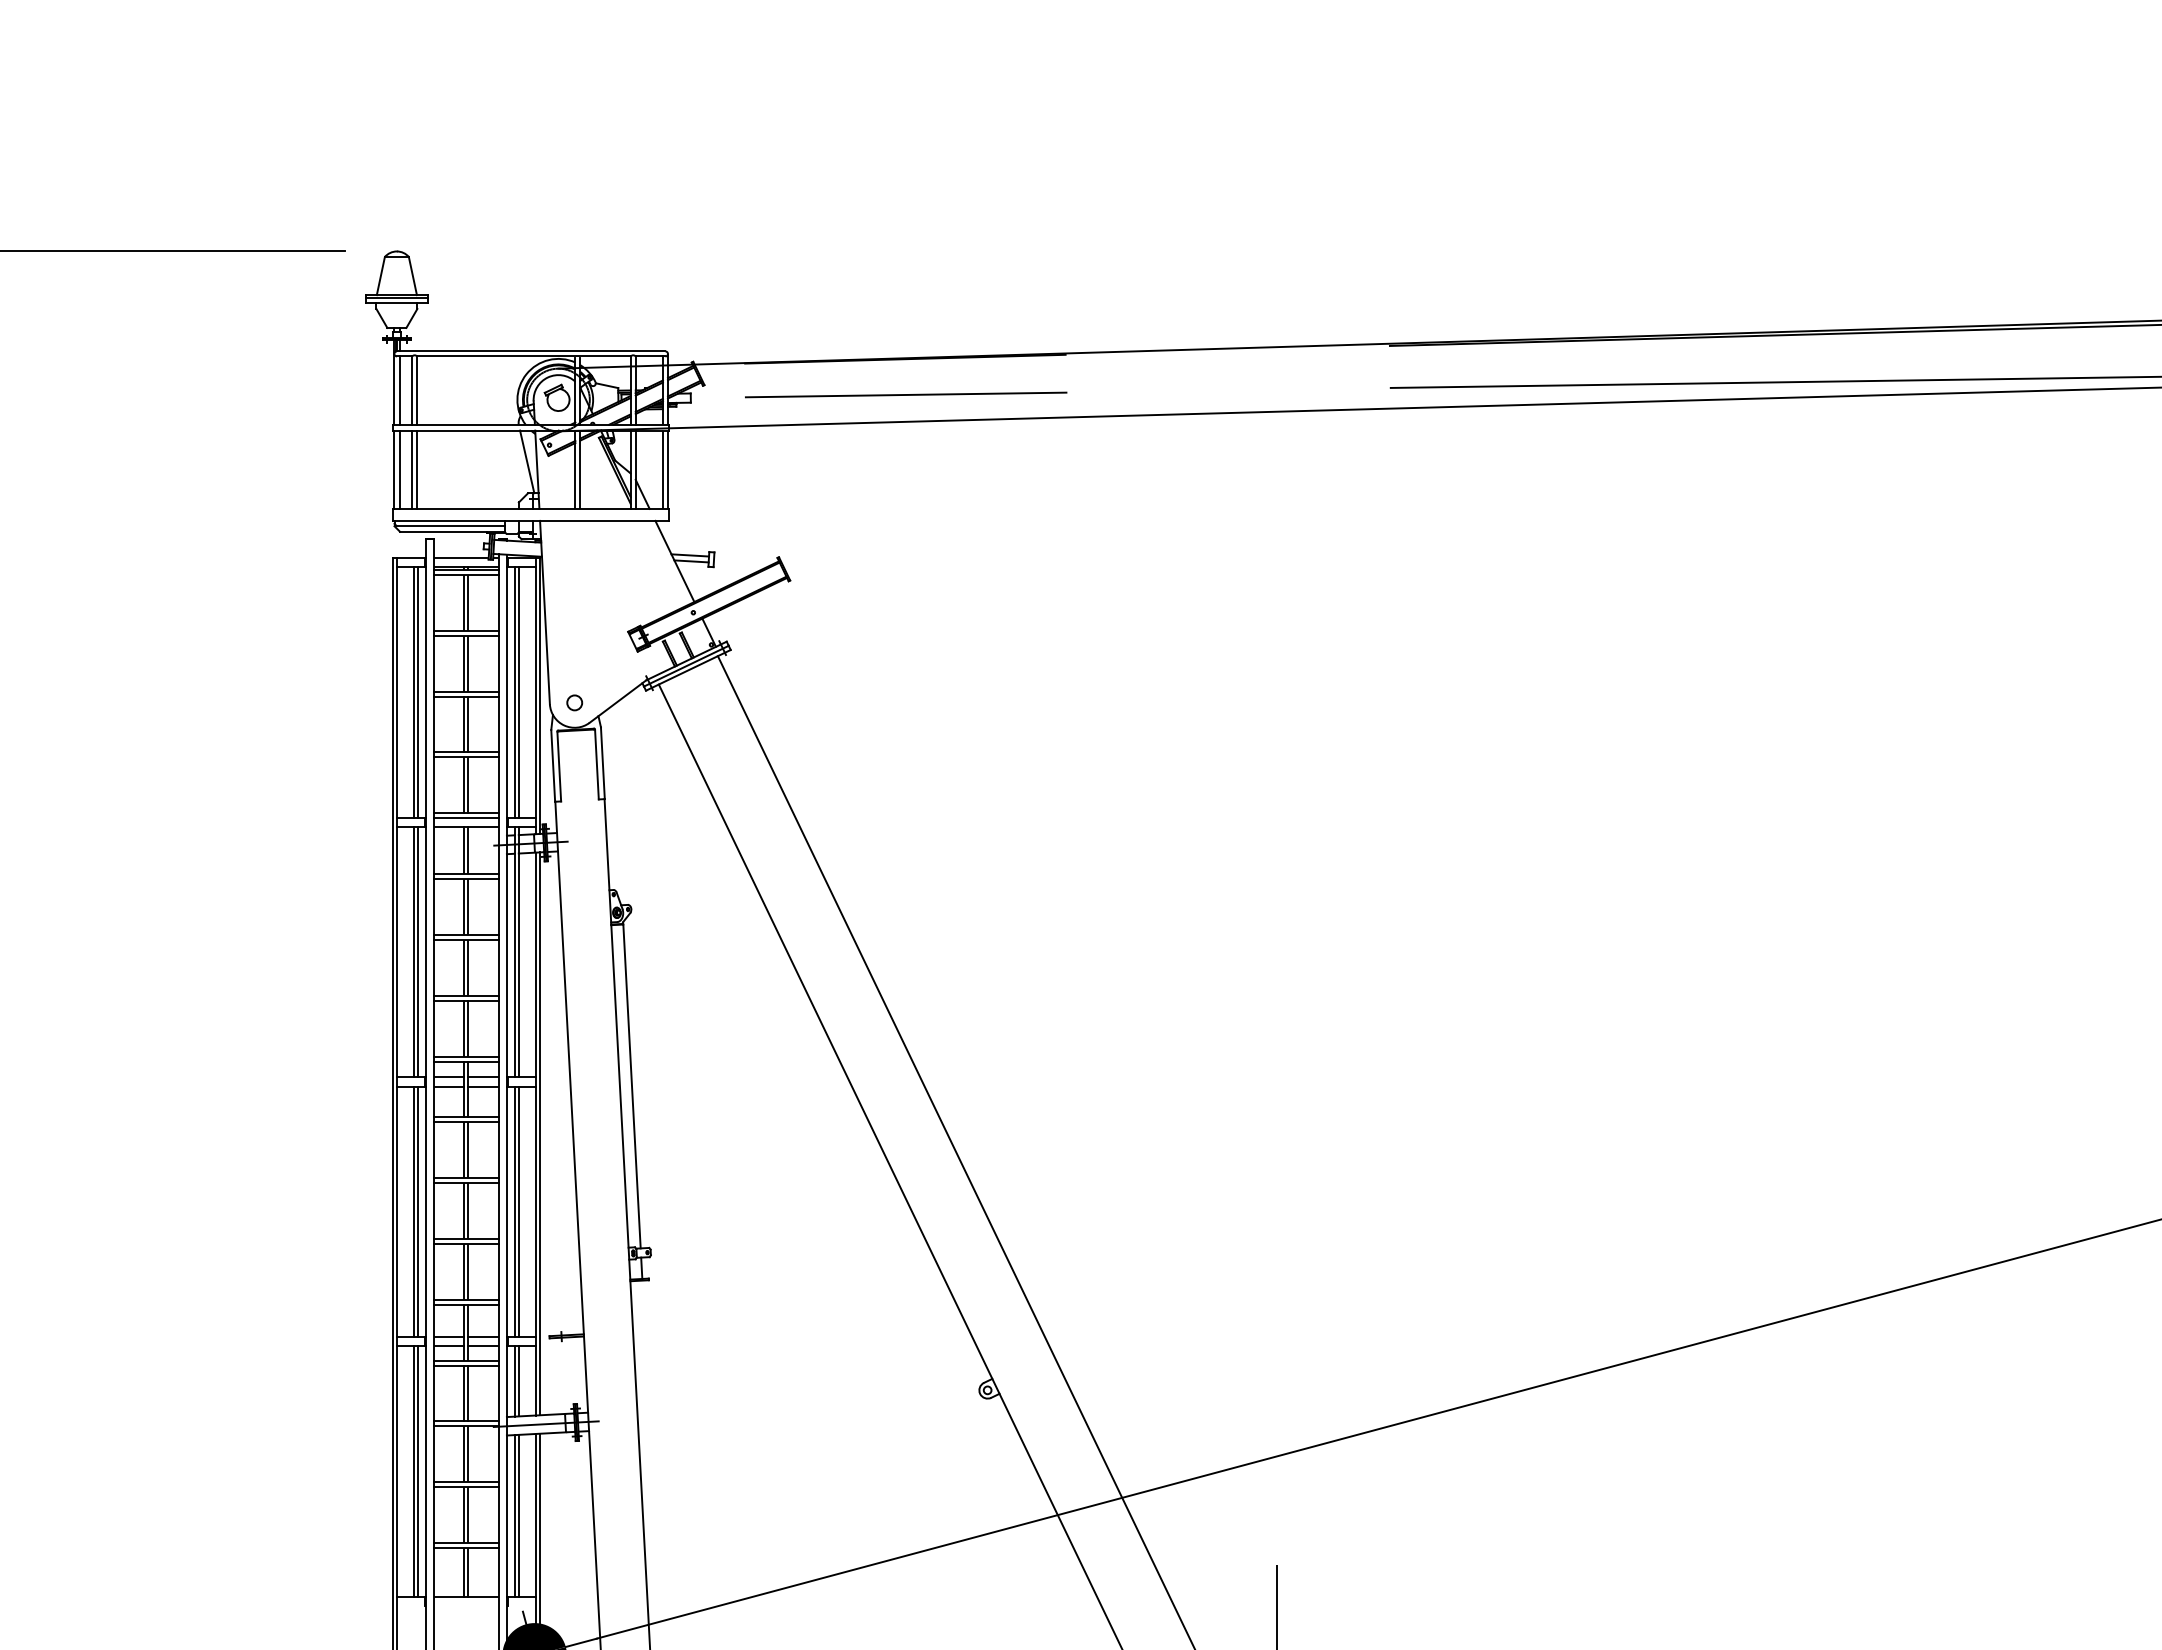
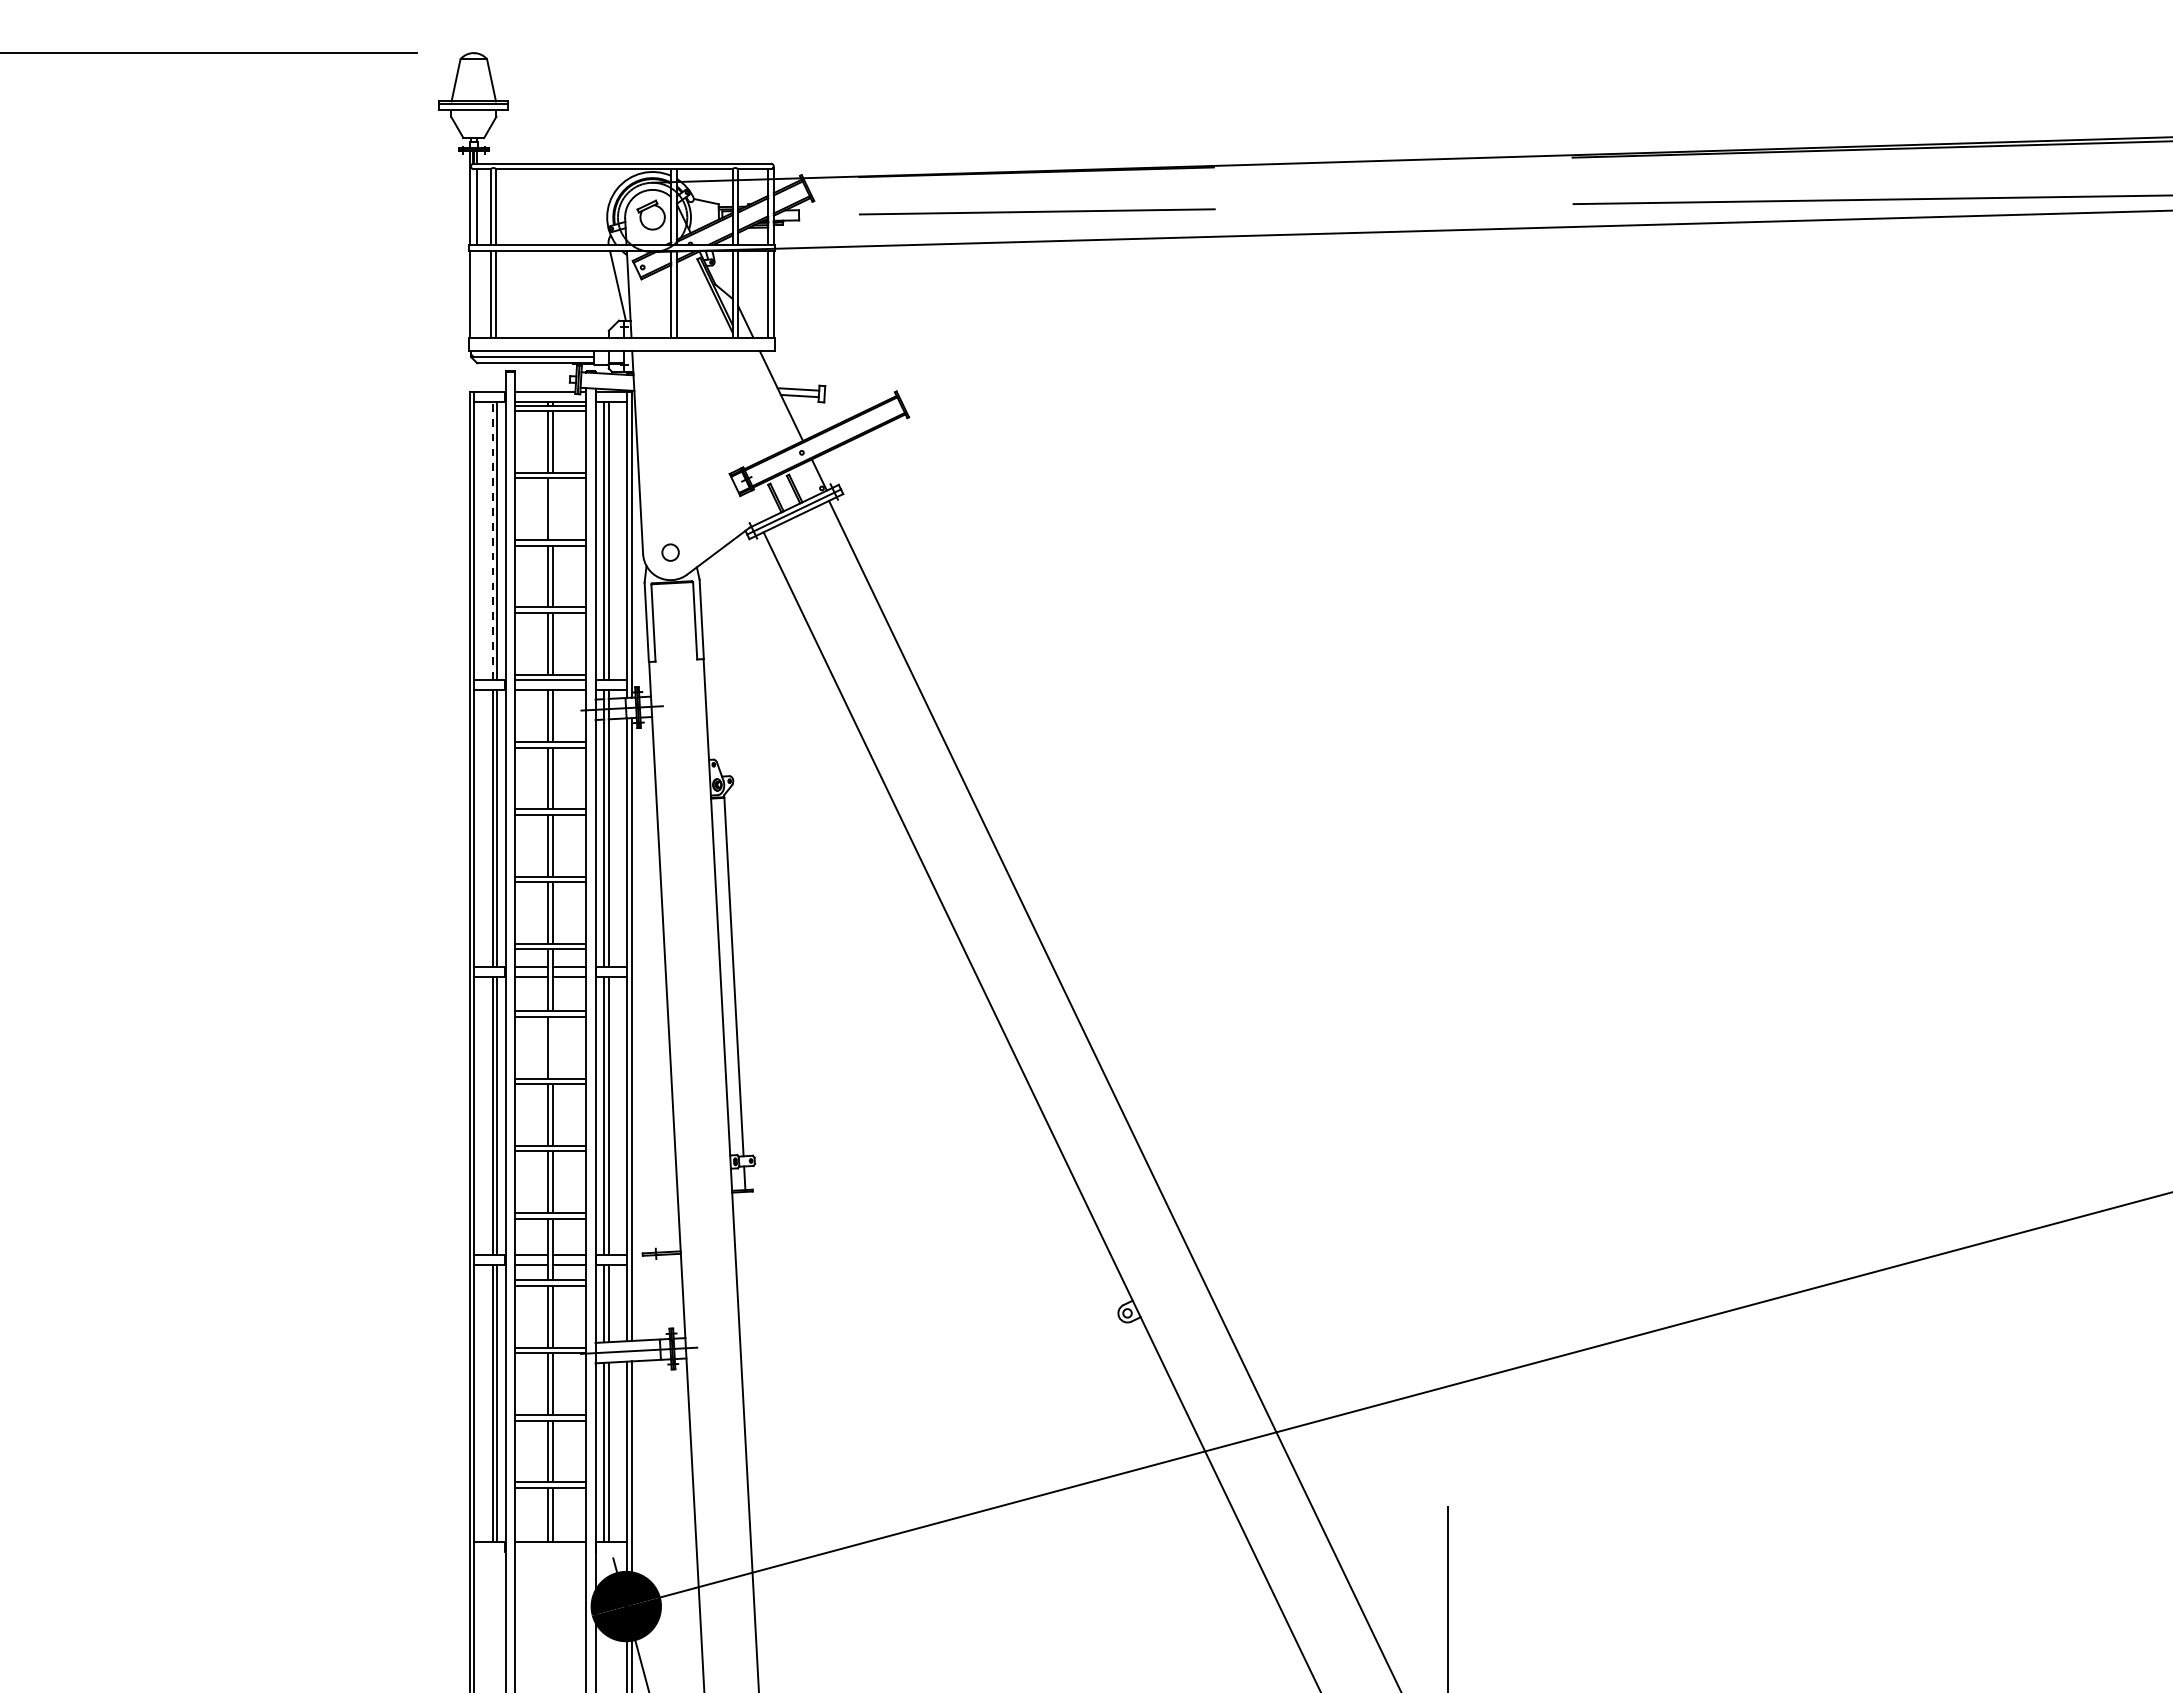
line: (400, 469) -> (477, 294), removed
line: (468, 663) -> (553, 509), removed
line: (413, 691) -> (492, 540), solid -> dashed
line: (468, 1150) -> (553, 1047), removed

